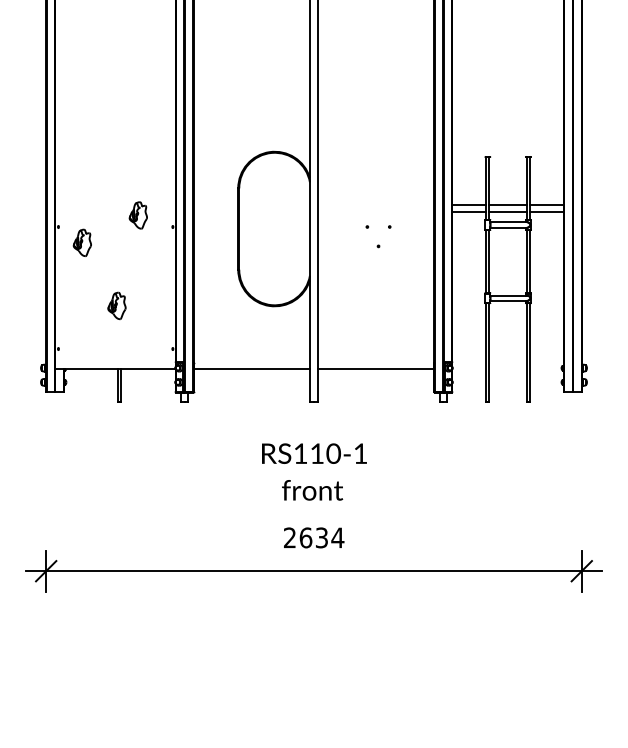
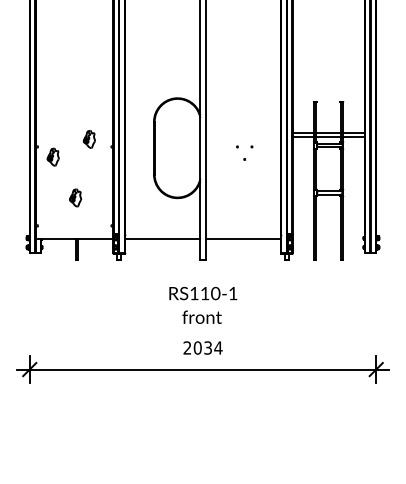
text: (305, 537) -> (197, 347), 2634 -> 2034

